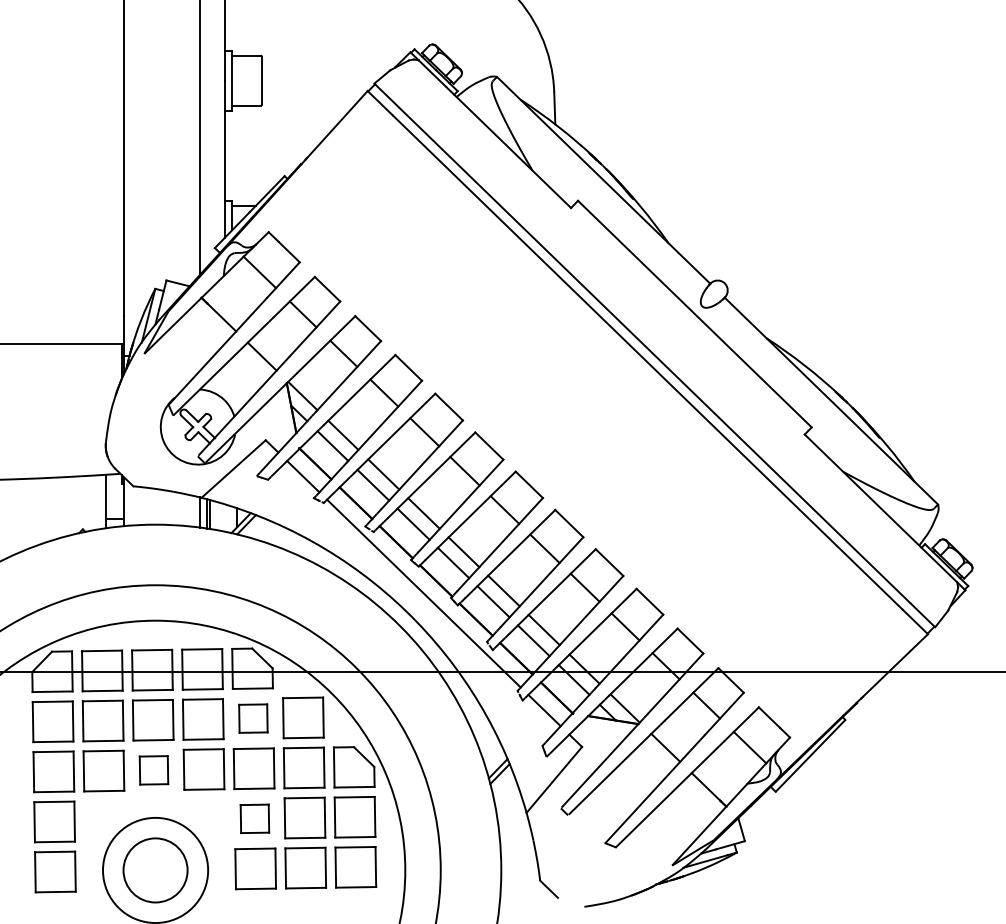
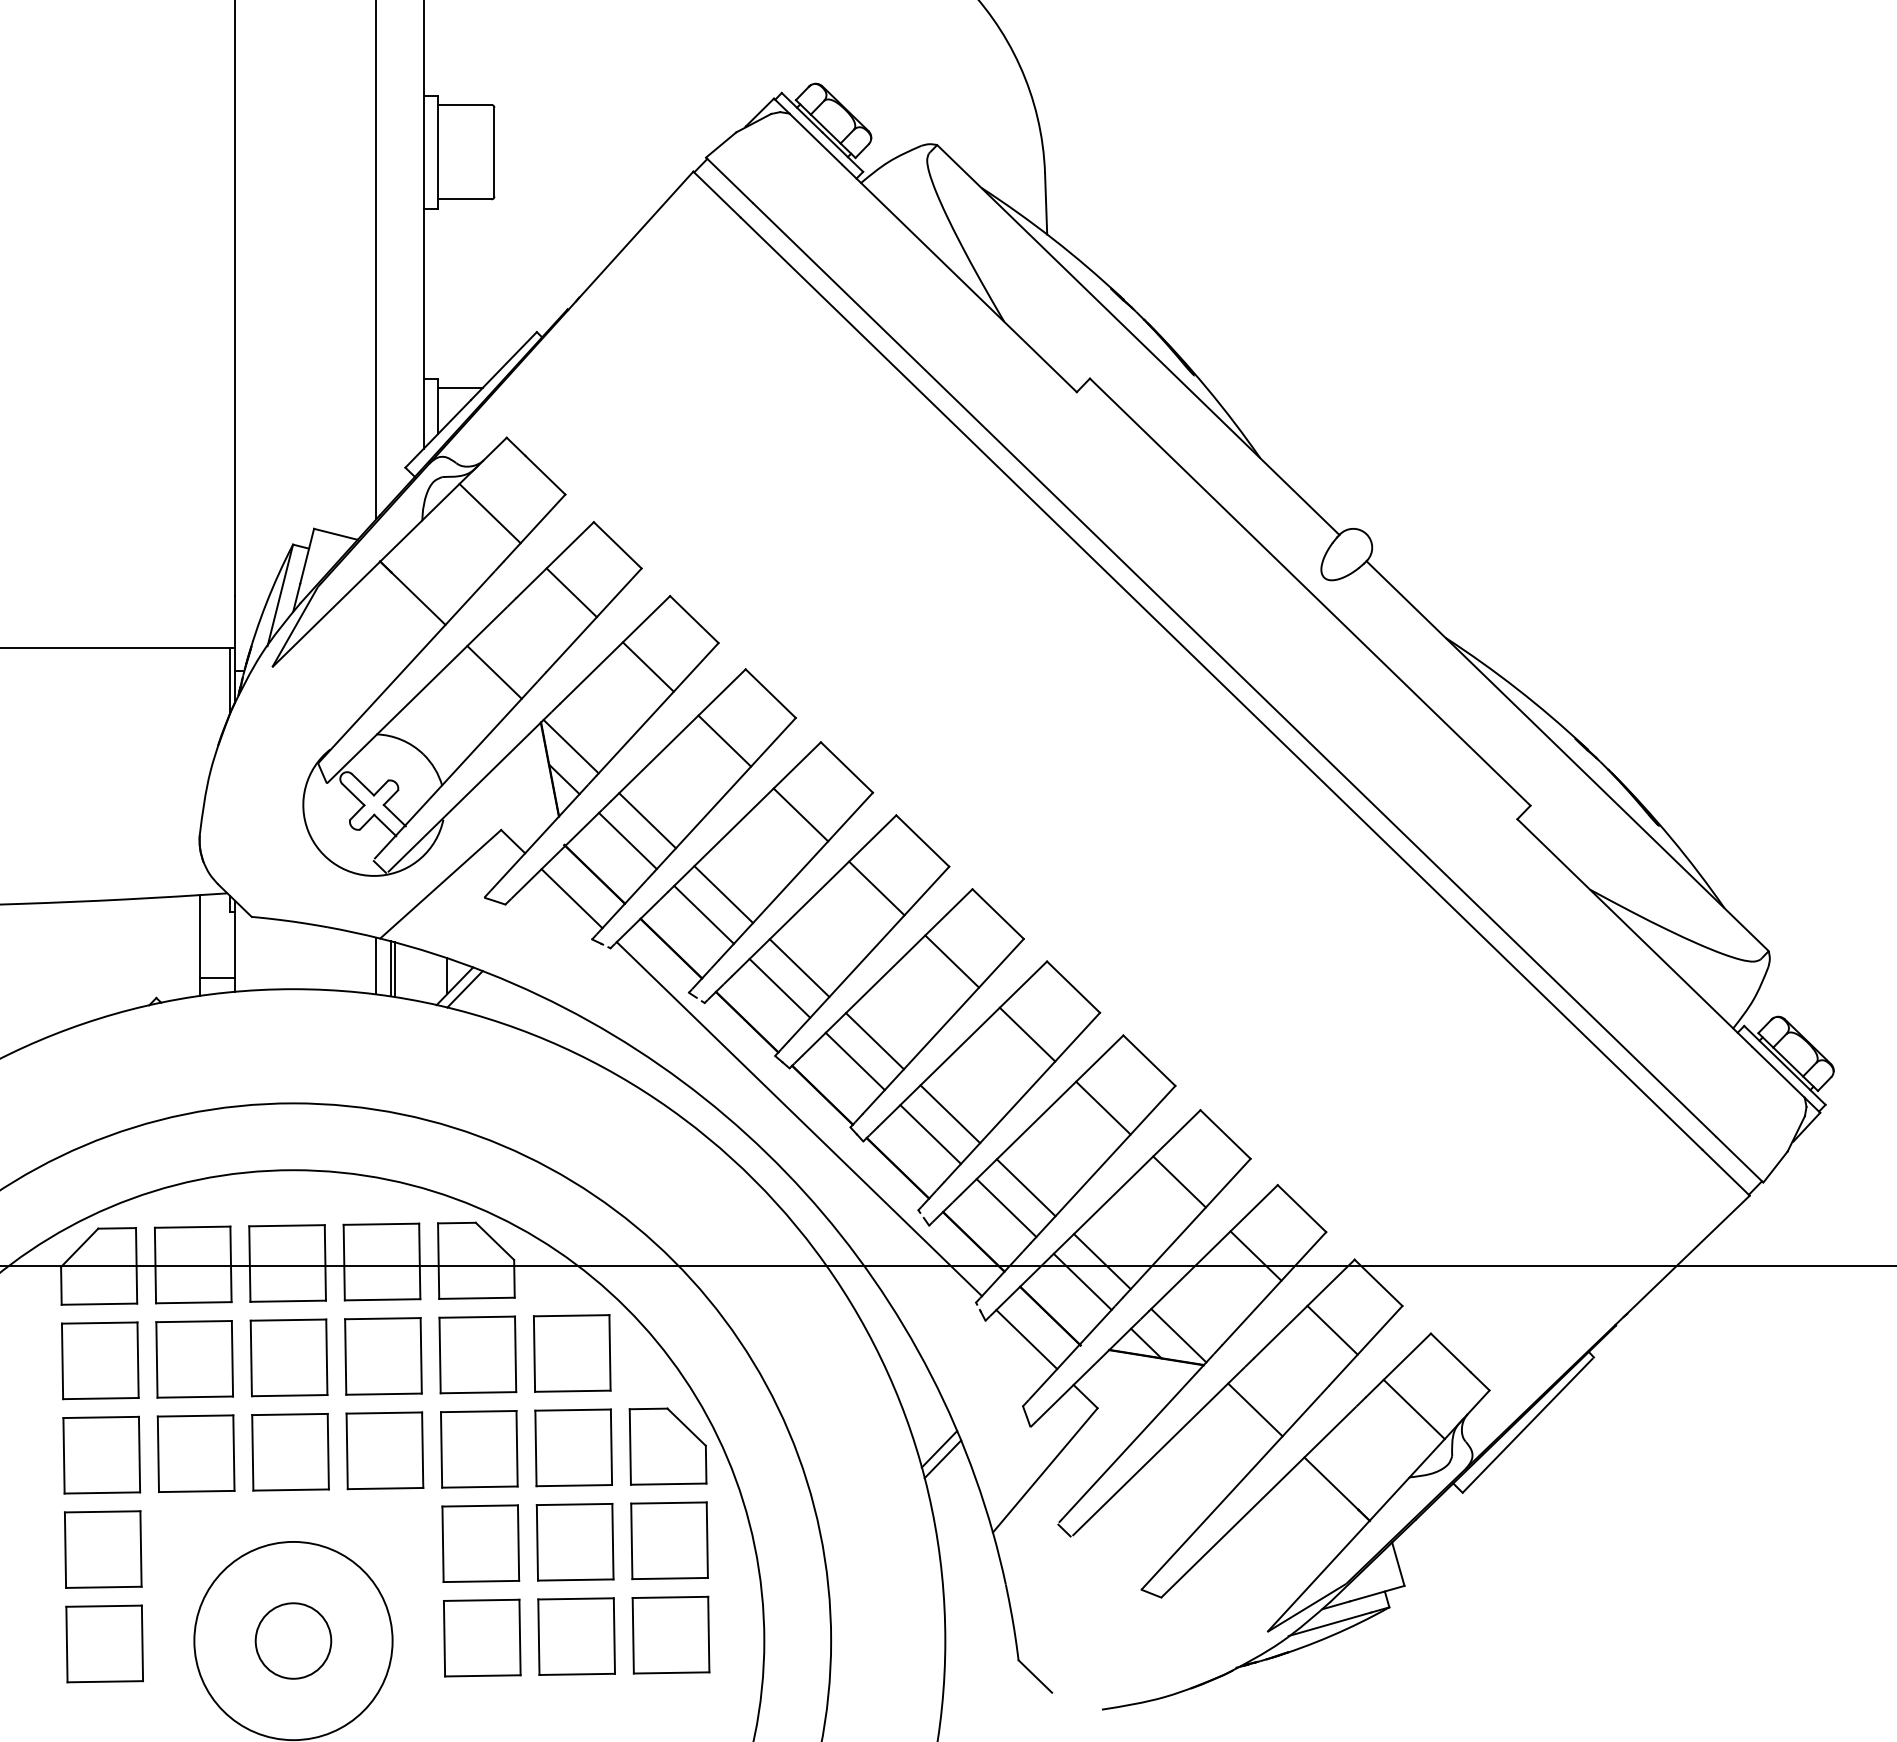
part: (253, 718) -> (478, 1354), size x1.43
part: (153, 770) -> (289, 1452), size x1.43
part: (254, 818) -> (480, 1543), size x1.43
circle: (155, 870) -> (293, 1641), size x0.62

